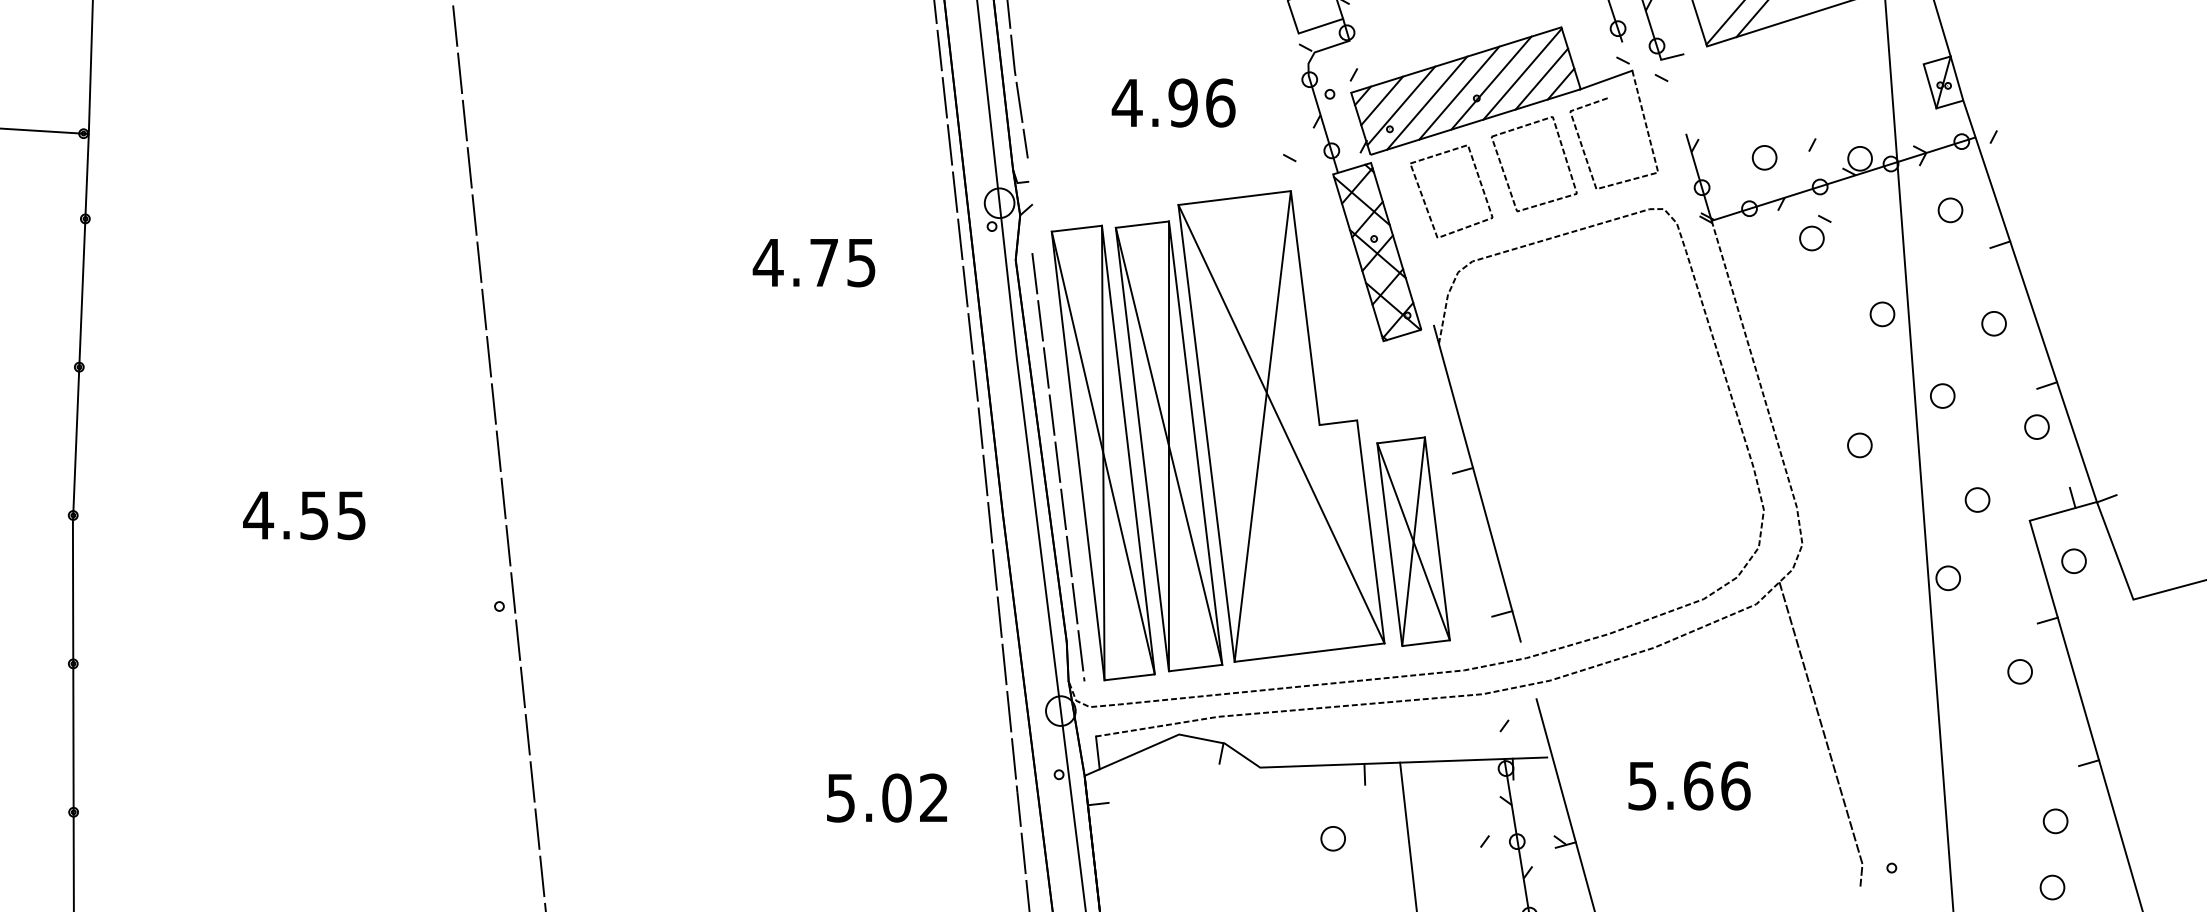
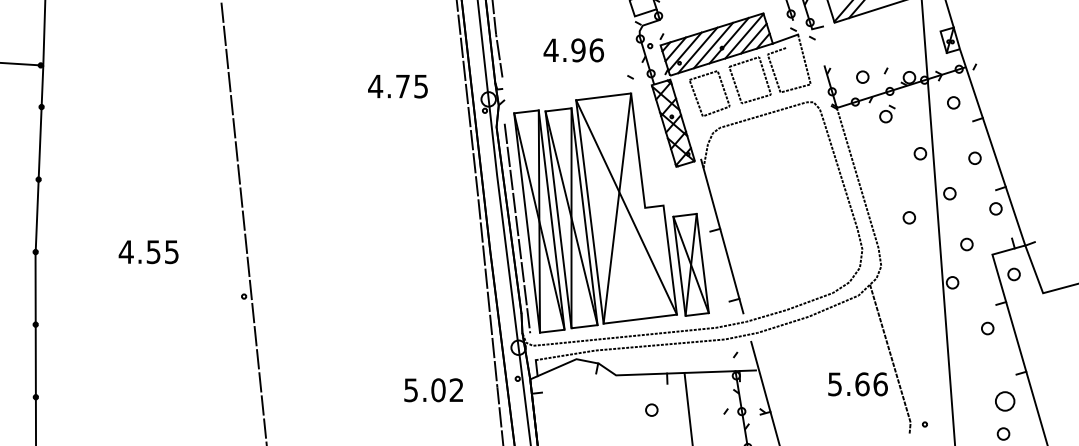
text: (813, 262) -> (397, 86), moved
text: (1688, 786) -> (857, 384), moved
part: (2054, 821) -> (1004, 401), size x1.6

